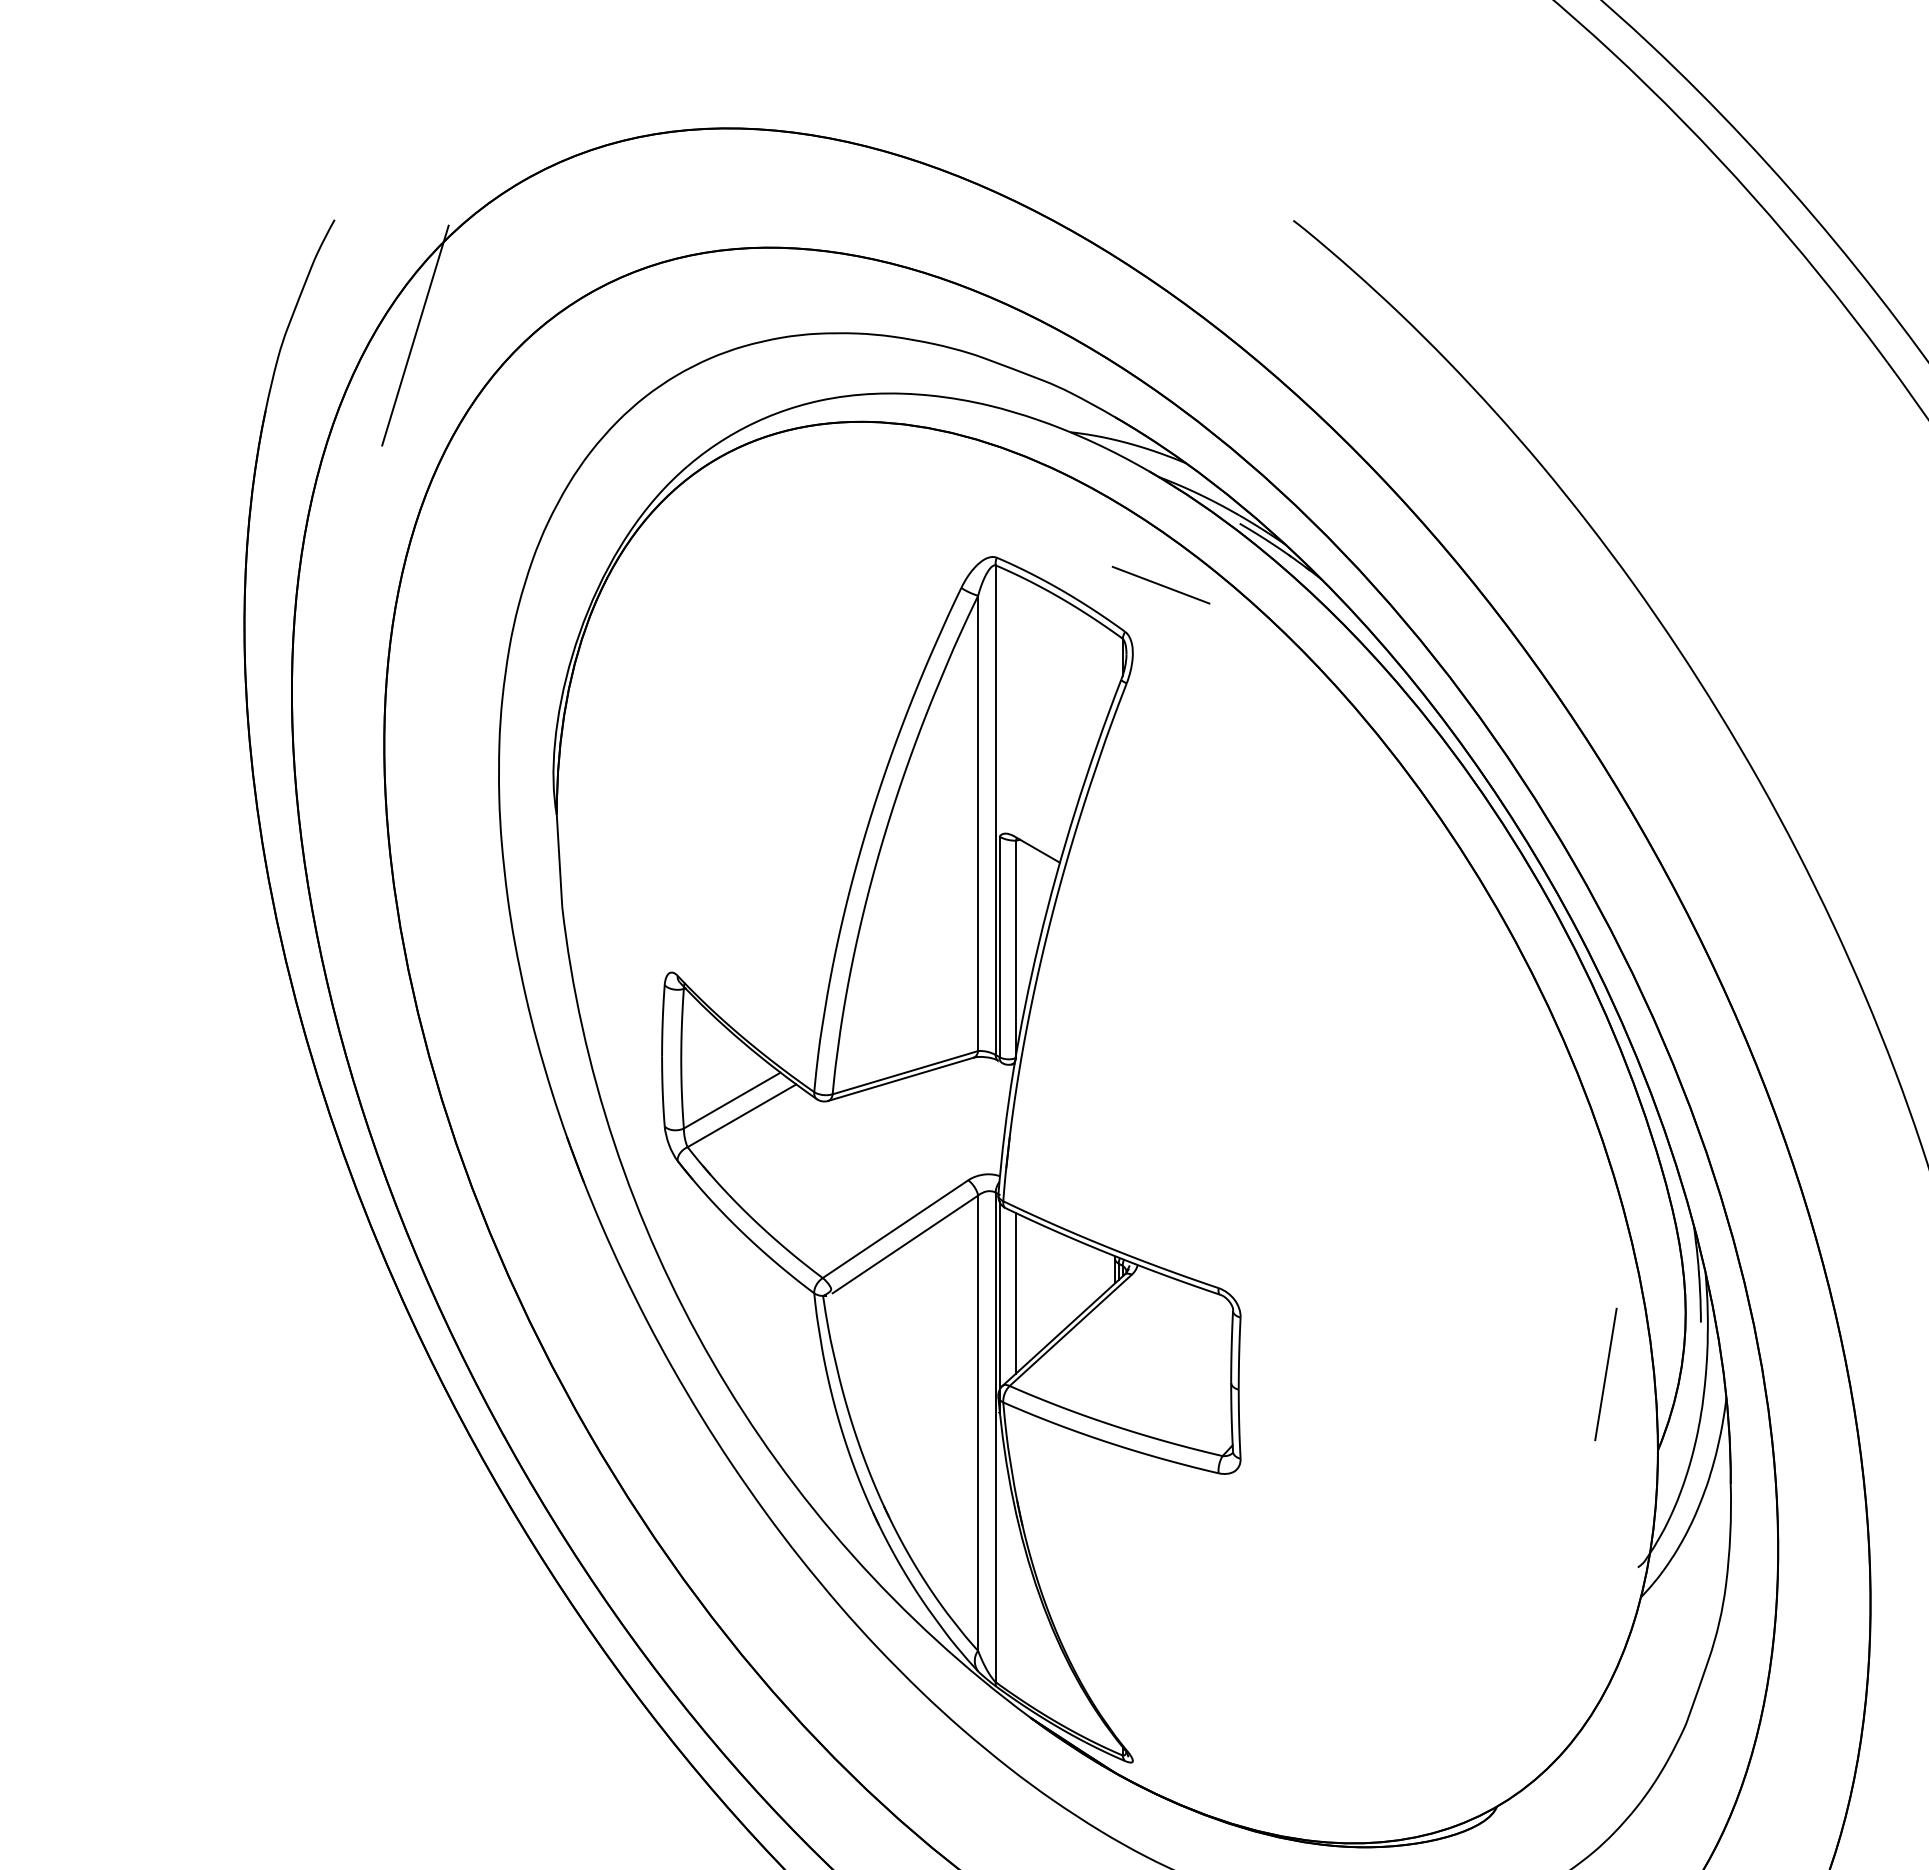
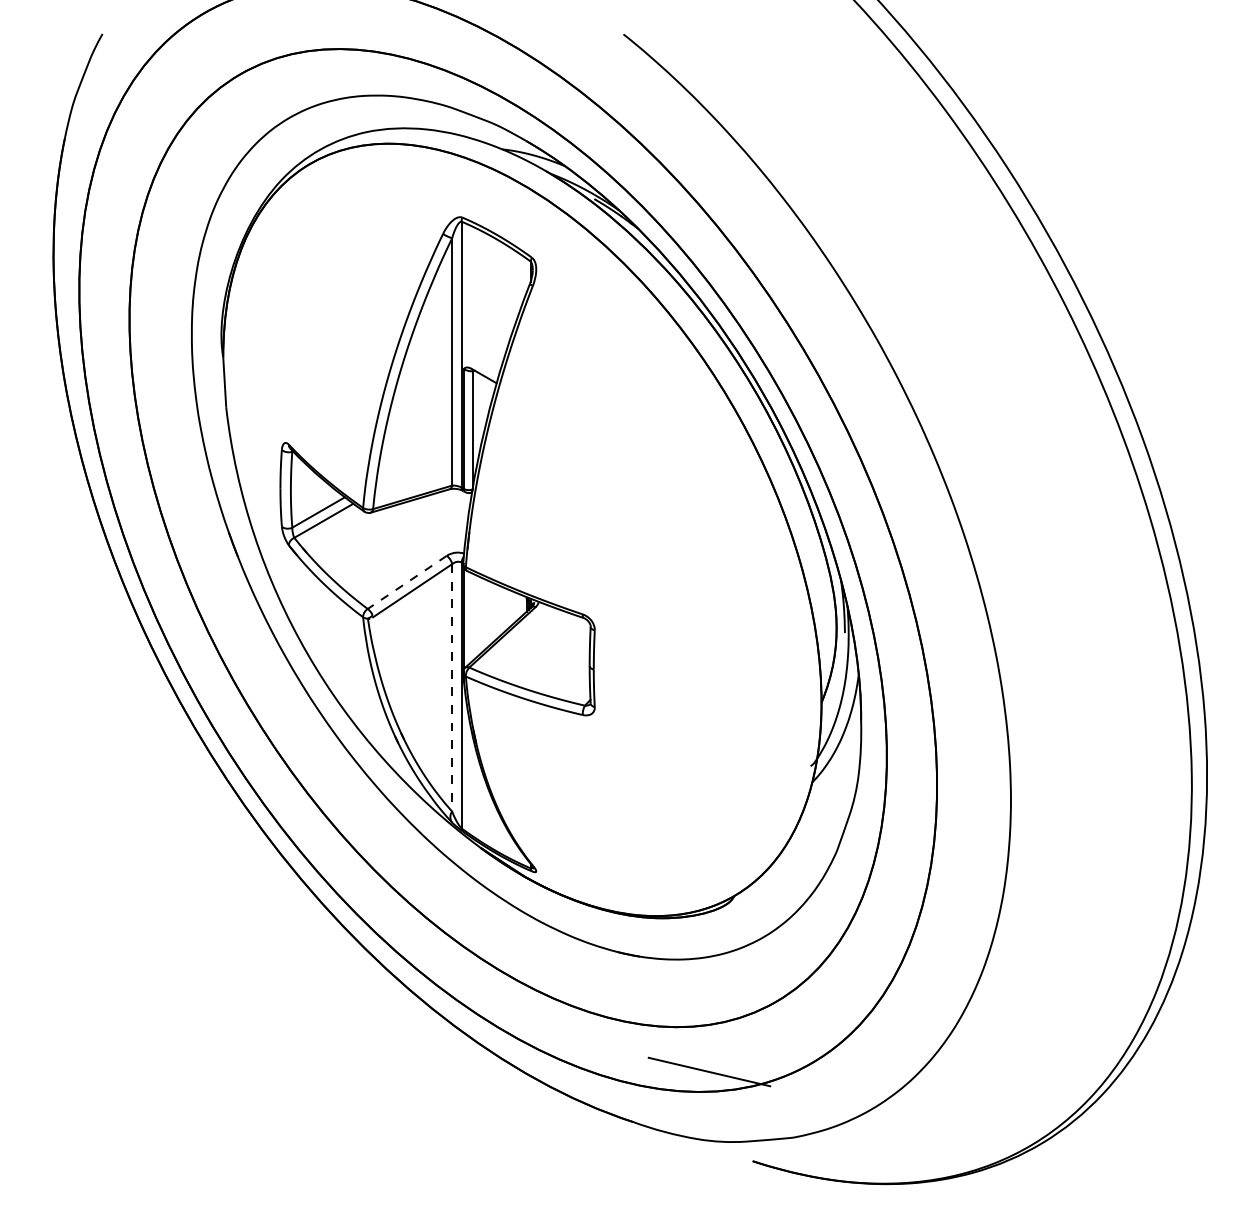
line: (415, 334) -> (146, 96), removed
line: (1160, 585) -> (551, 232), removed
line: (895, 1229) -> (407, 582), solid -> dashed
line: (1015, 1291) -> (472, 616), removed
line: (1606, 1372) -> (793, 660), removed
line: (978, 1422) -> (452, 687), solid -> dashed

